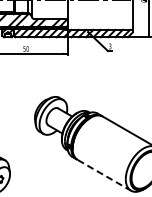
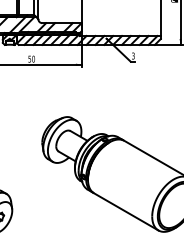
line: (104, 175) -> (126, 212), dashed -> solid

